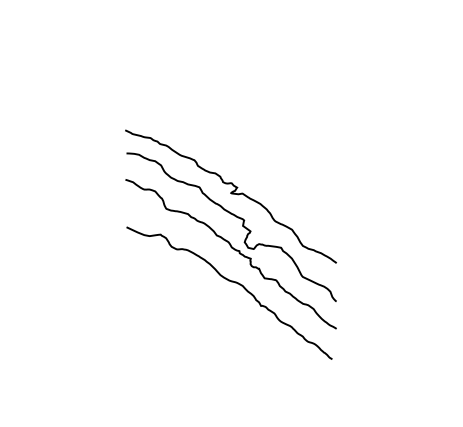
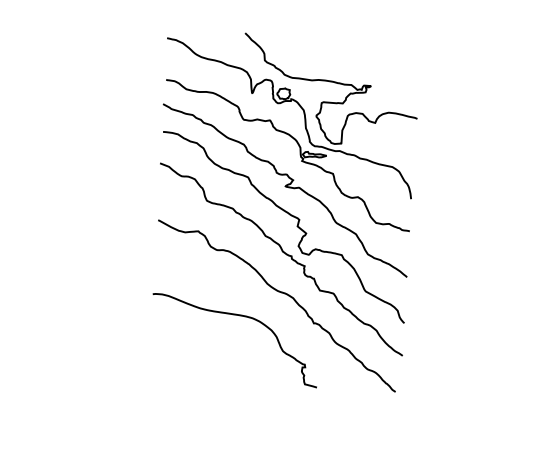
part: (231, 146) -> (289, 130), added
curve: (195, 303) -> (235, 316), added

